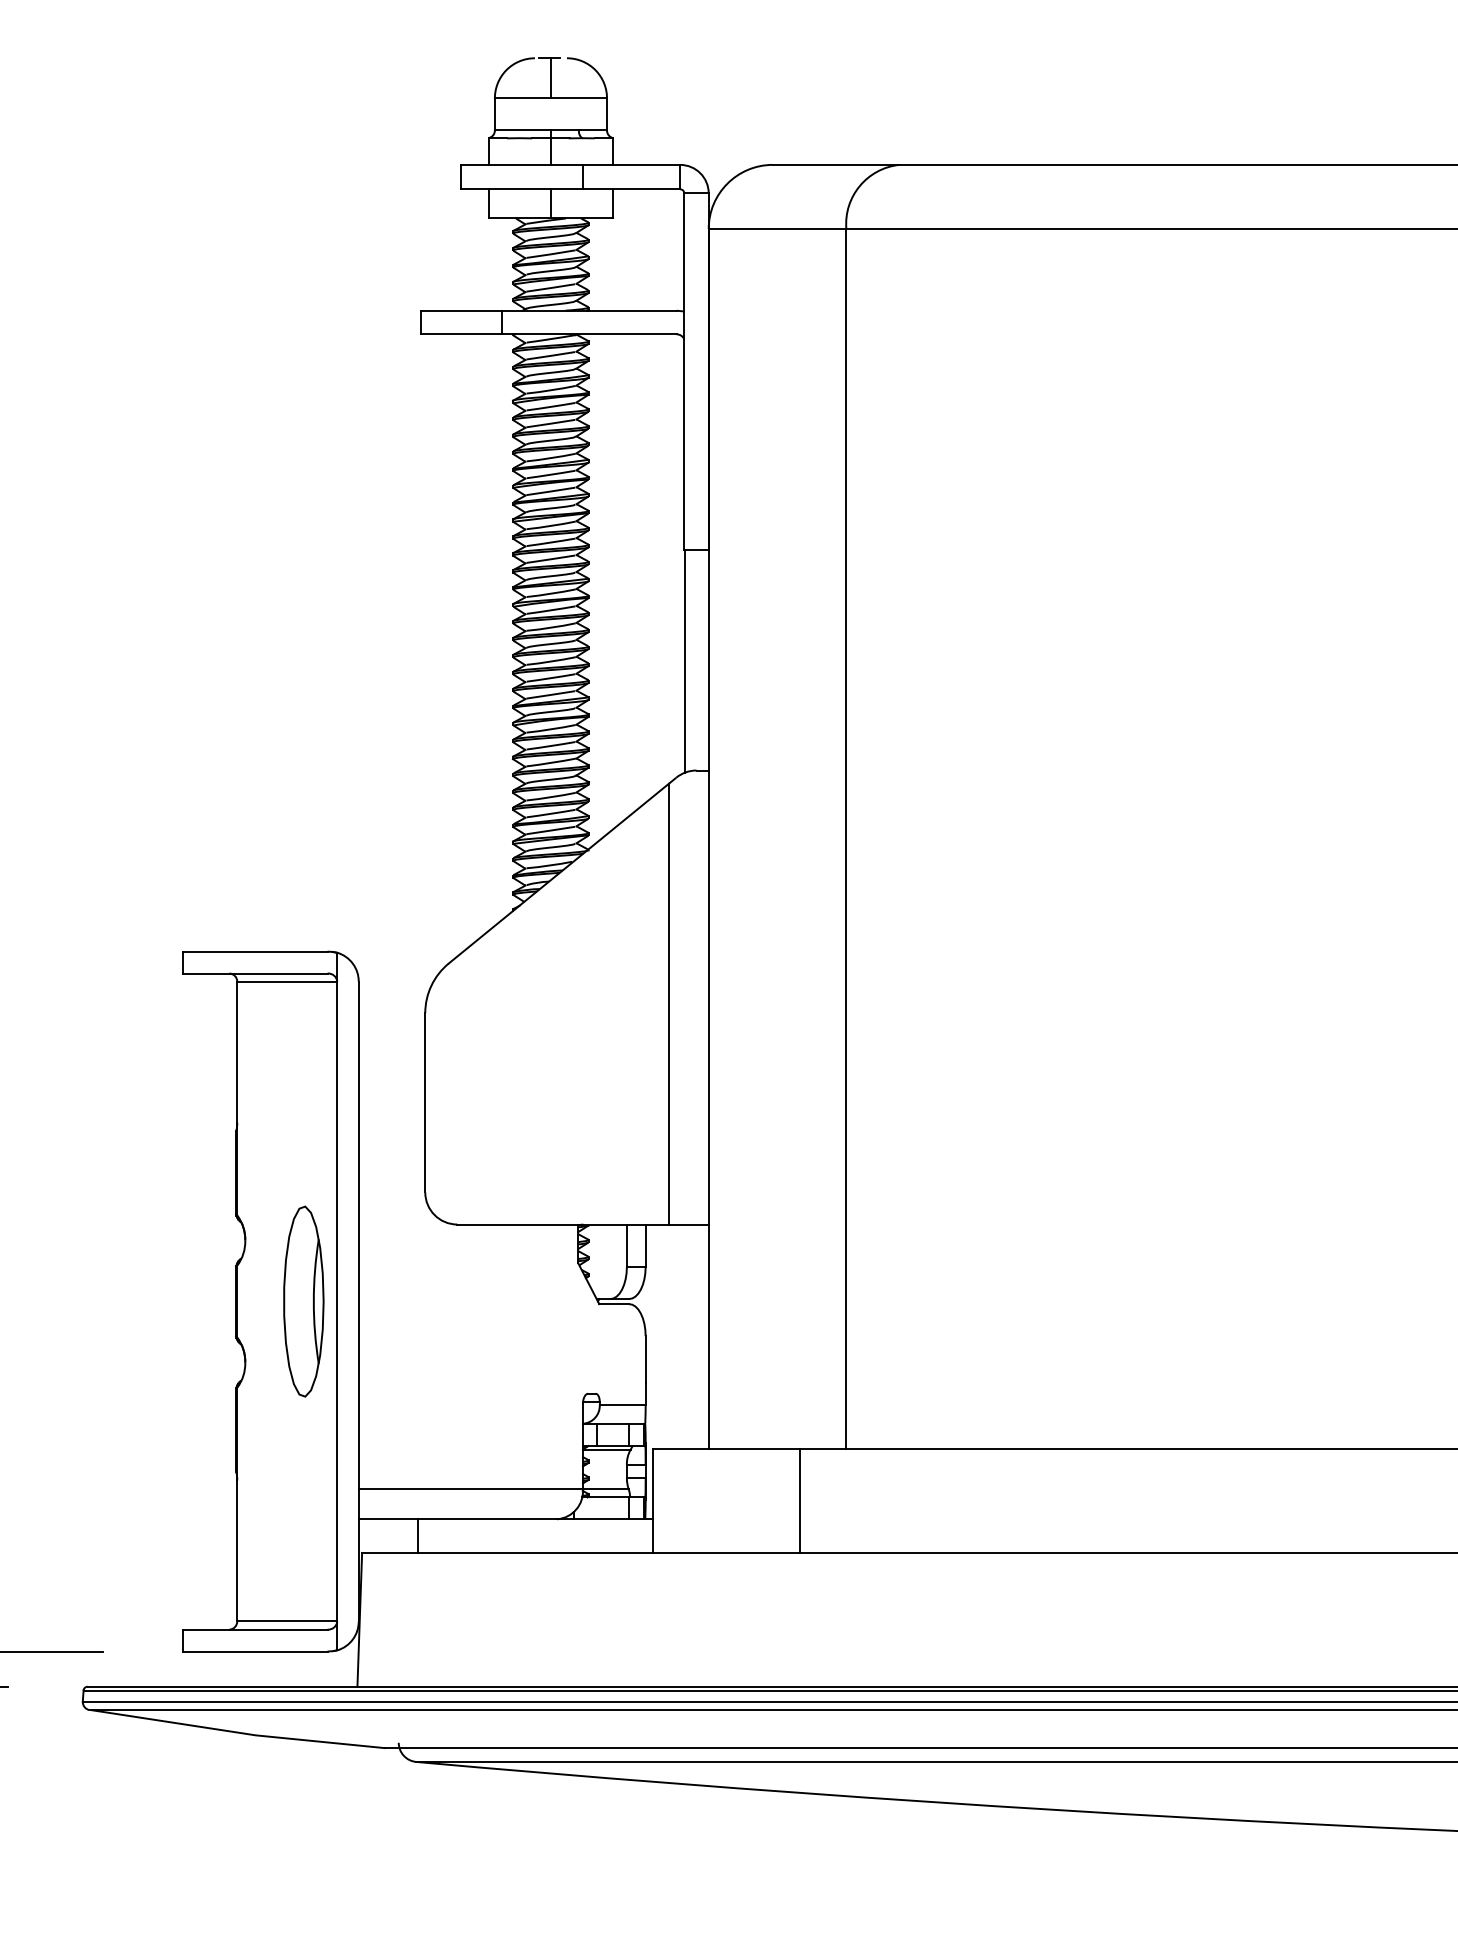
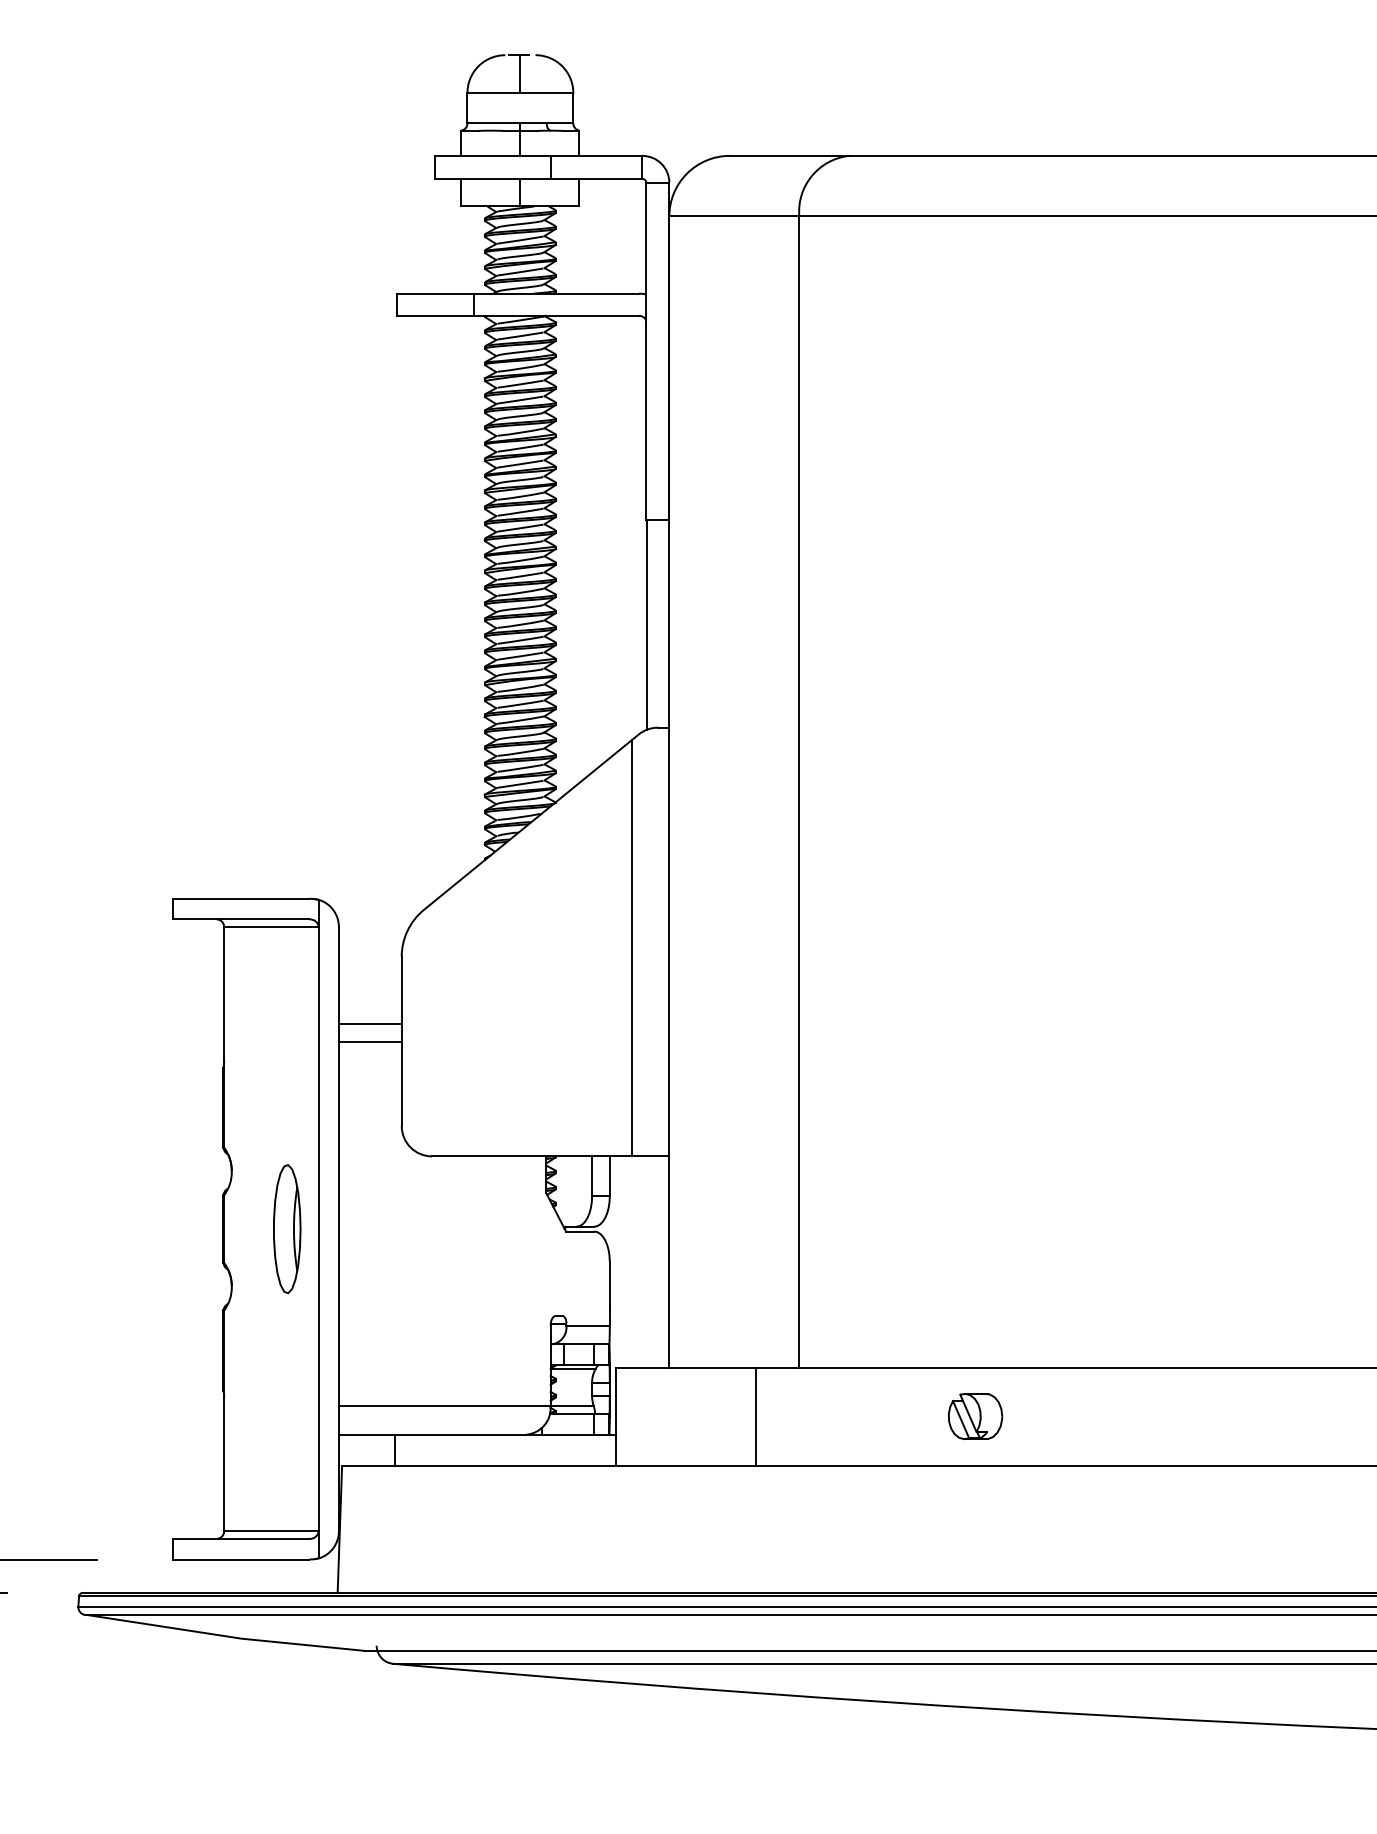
line: (391, 1083) -> (369, 1023), added
line: (391, 1103) -> (369, 1042), added
part: (304, 1301) -> (287, 1229), size x0.71
part: (1032, 1499) -> (975, 1416), added

